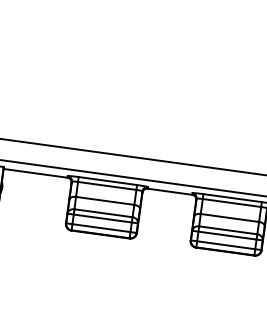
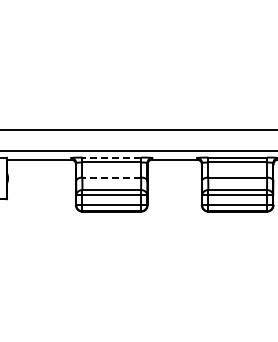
line: (107, 180) -> (111, 157), solid -> dashed
line: (104, 200) -> (111, 177), solid -> dashed

